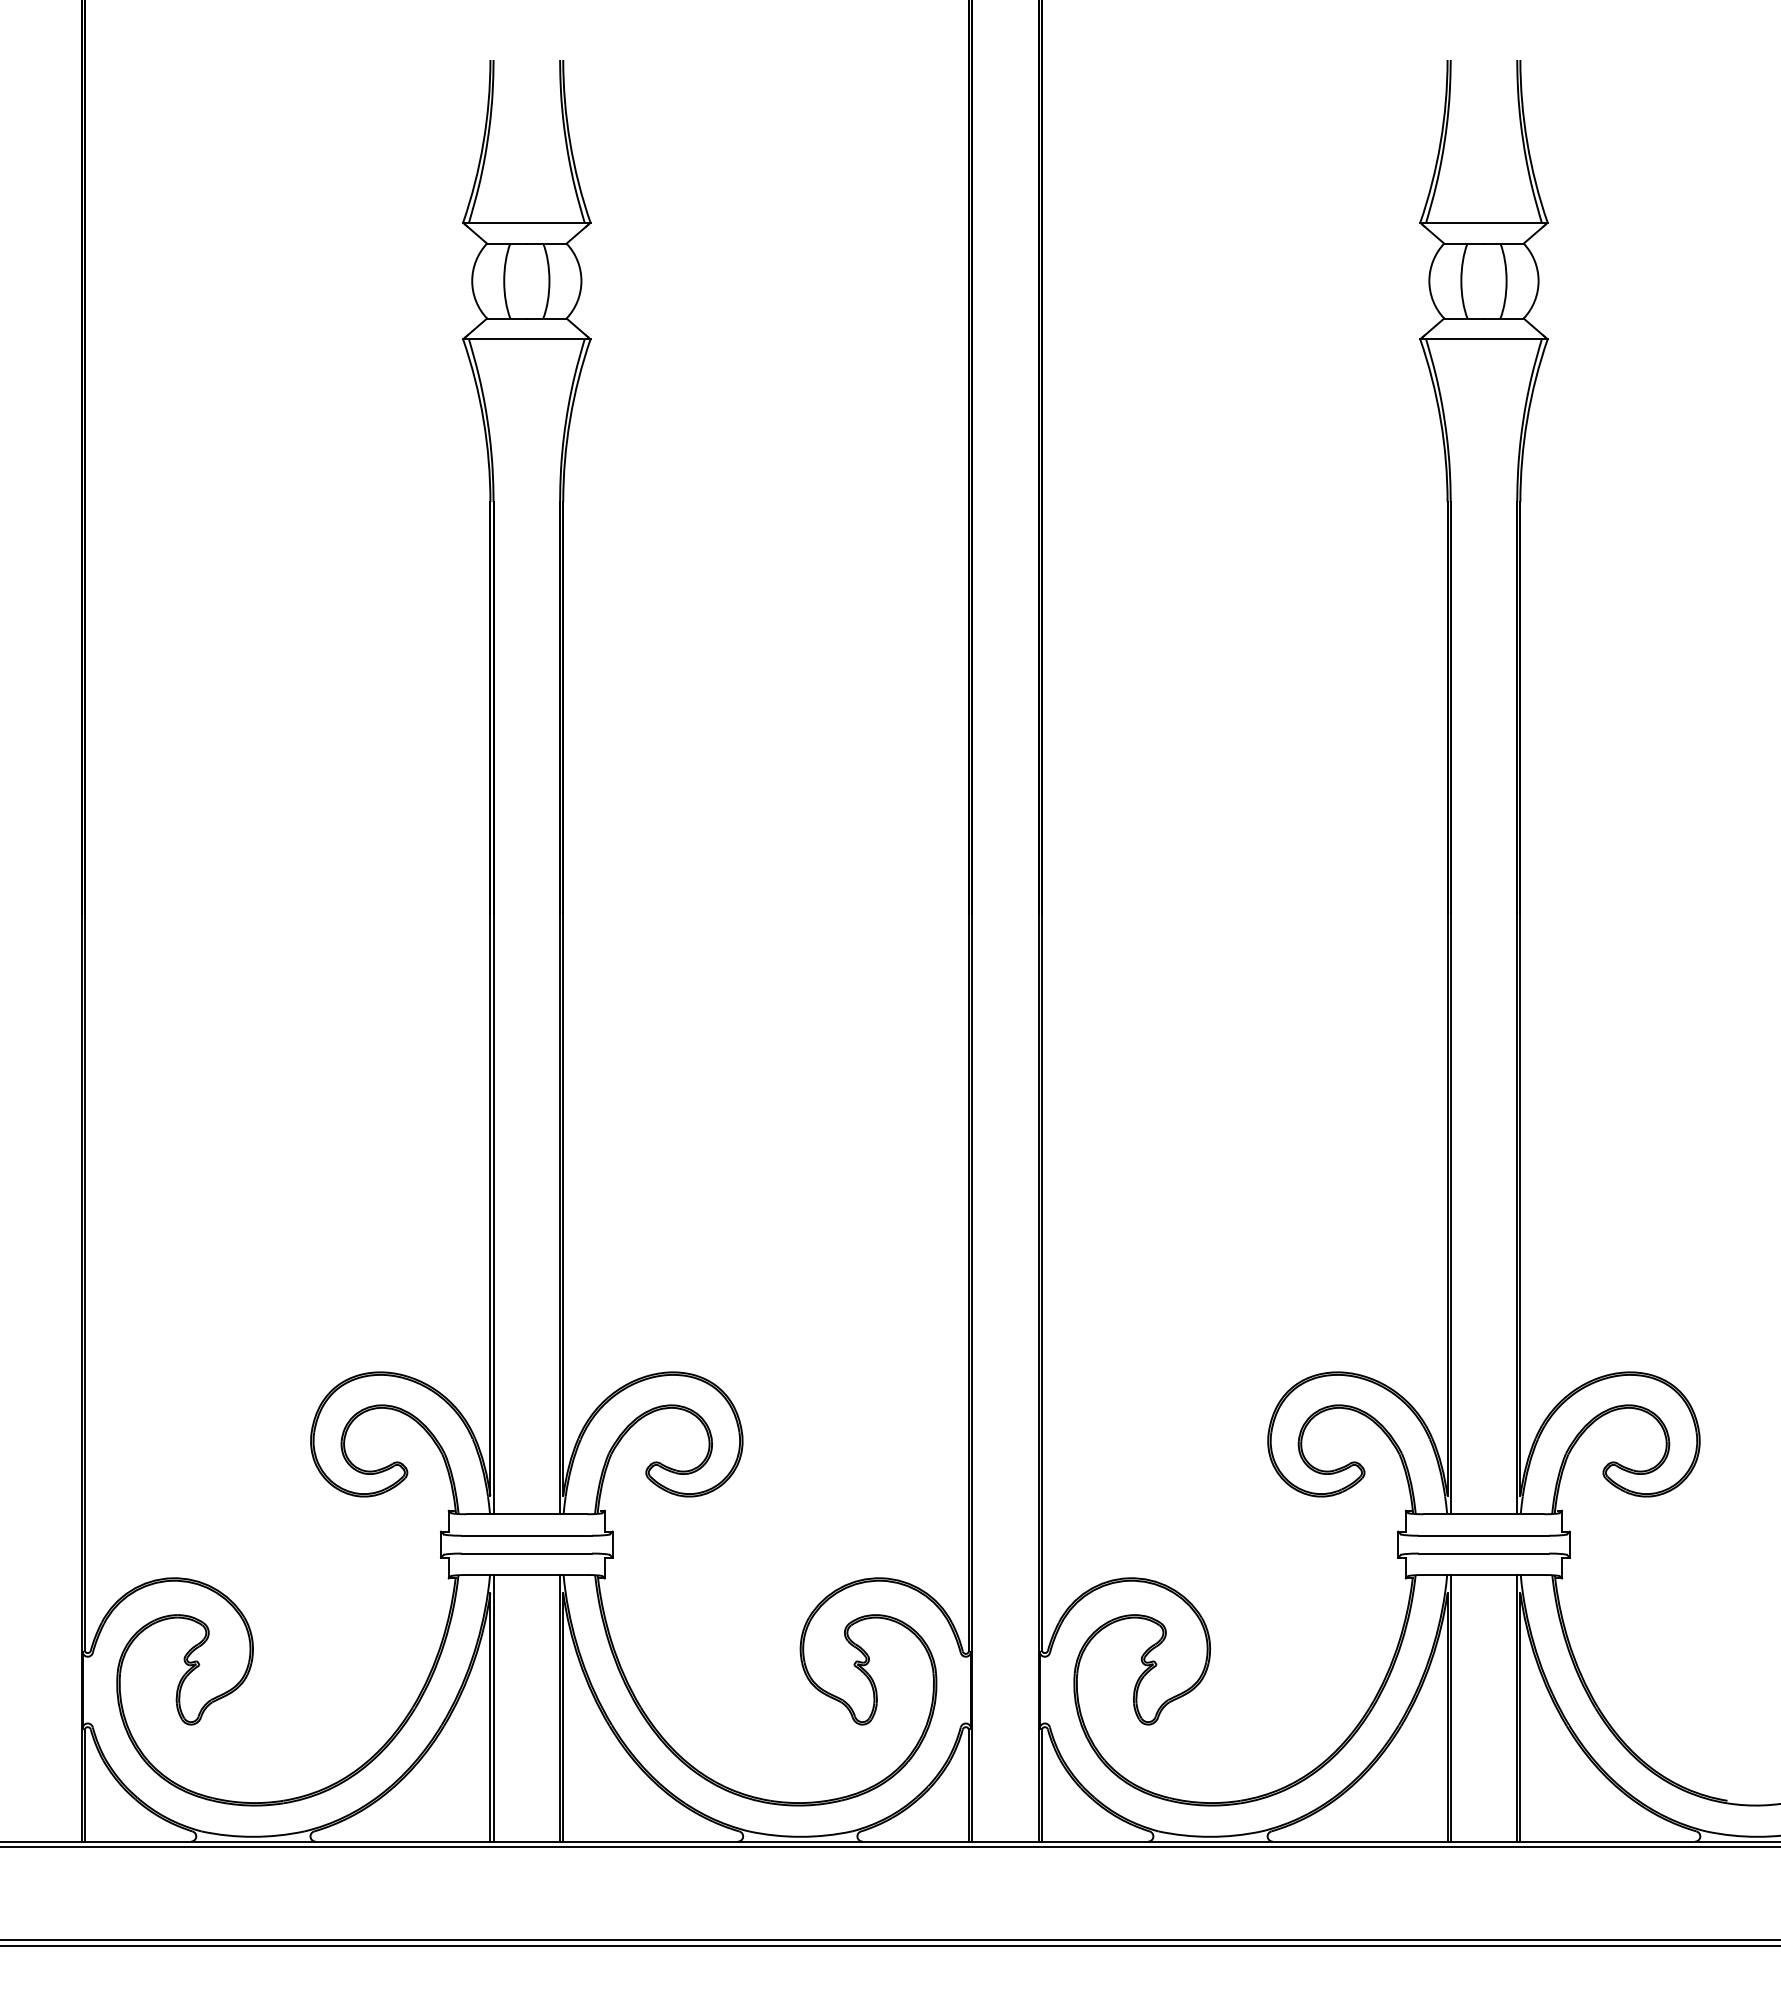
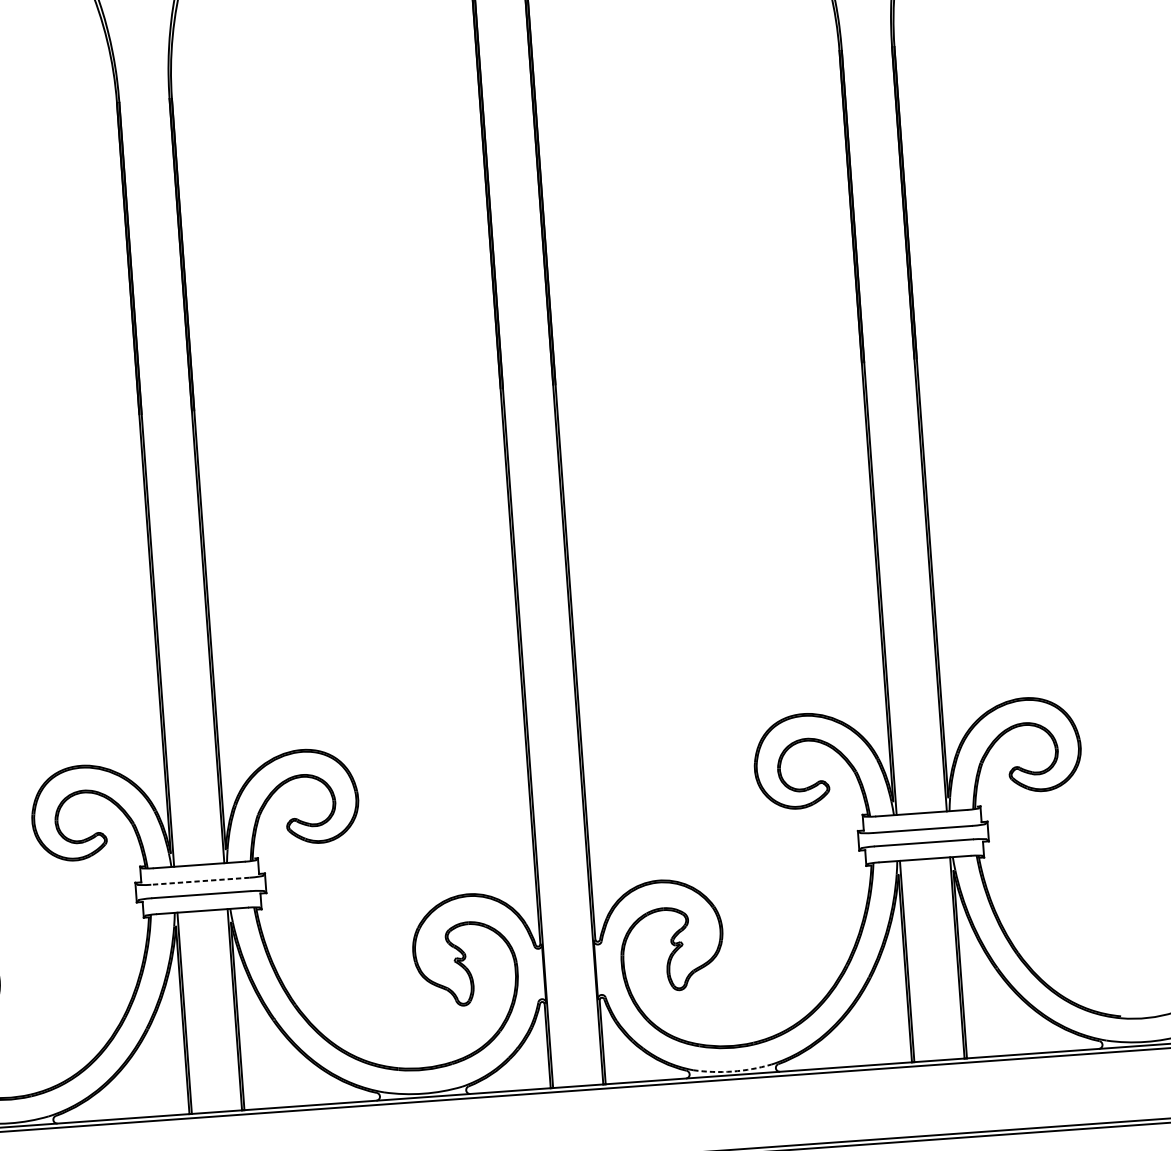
line: (526, 1535) -> (200, 881), solid -> dashed
arc: (1210, 1836) -> (732, 1071), solid -> dashed

